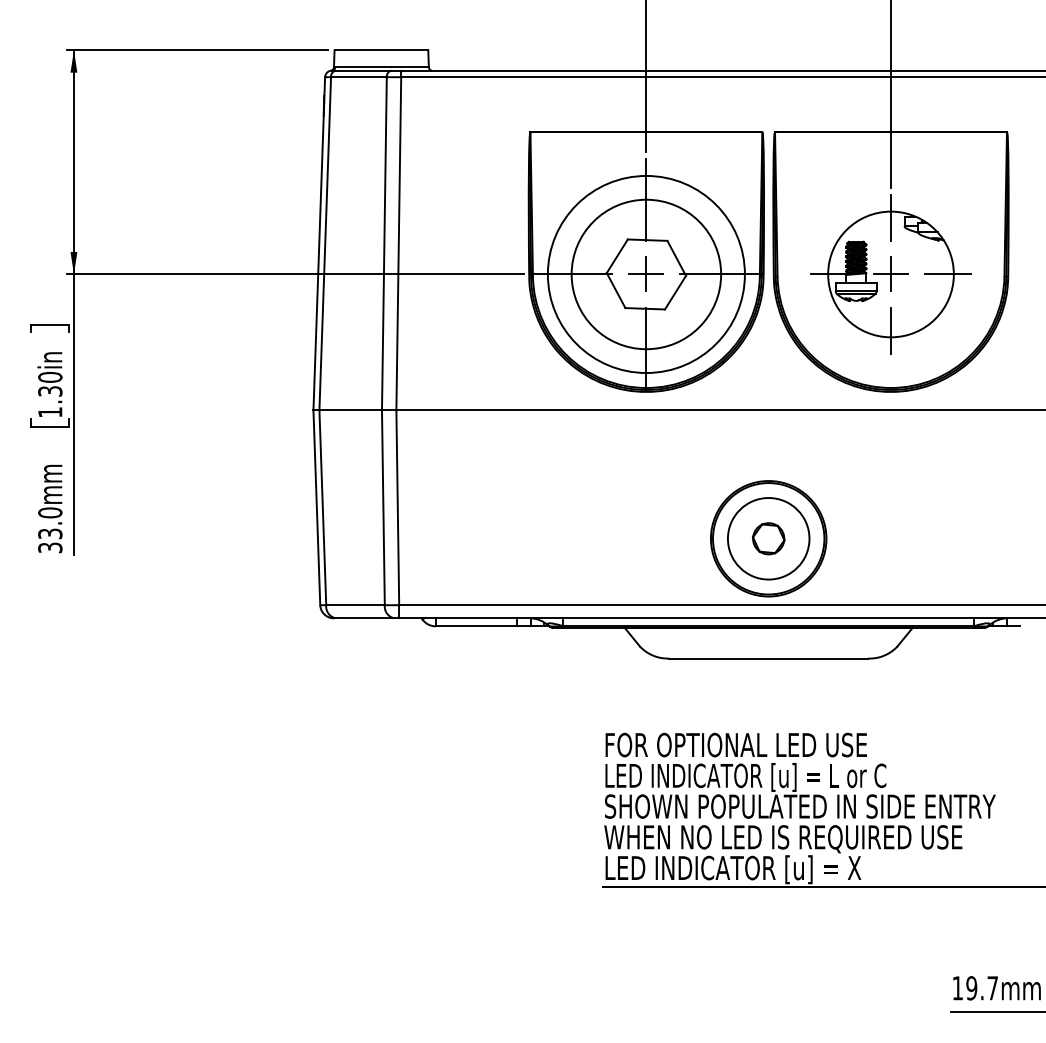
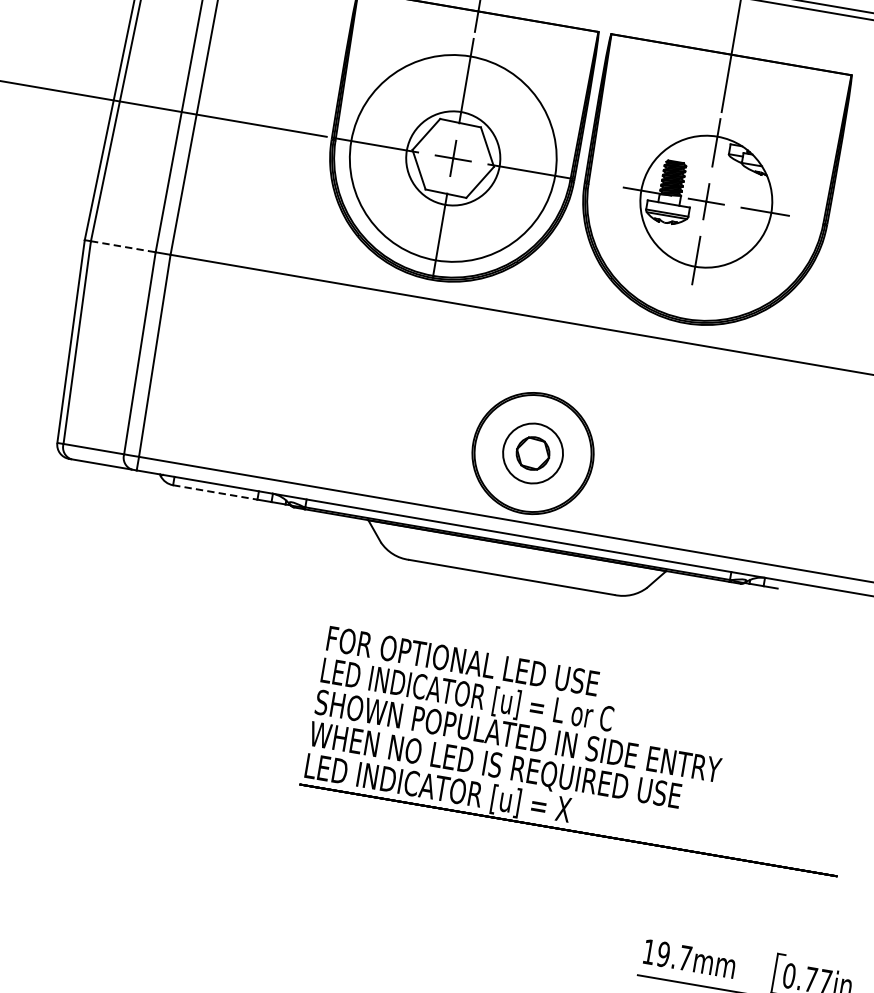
circle: (646, 274) -> (453, 158), size x0.6
line: (351, 410) -> (124, 247), solid -> dashed
circle: (768, 538) -> (532, 453), size x0.7
line: (476, 626) -> (215, 492), solid -> dashed

